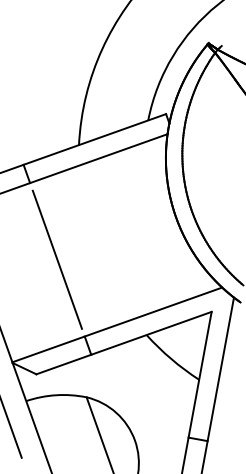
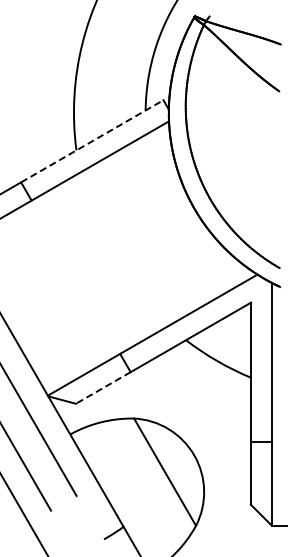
line: (95, 139) -> (92, 141), solid -> dashed
line: (57, 259) -> (75, 277), removed
line: (64, 364) -> (103, 387), solid -> dashed

